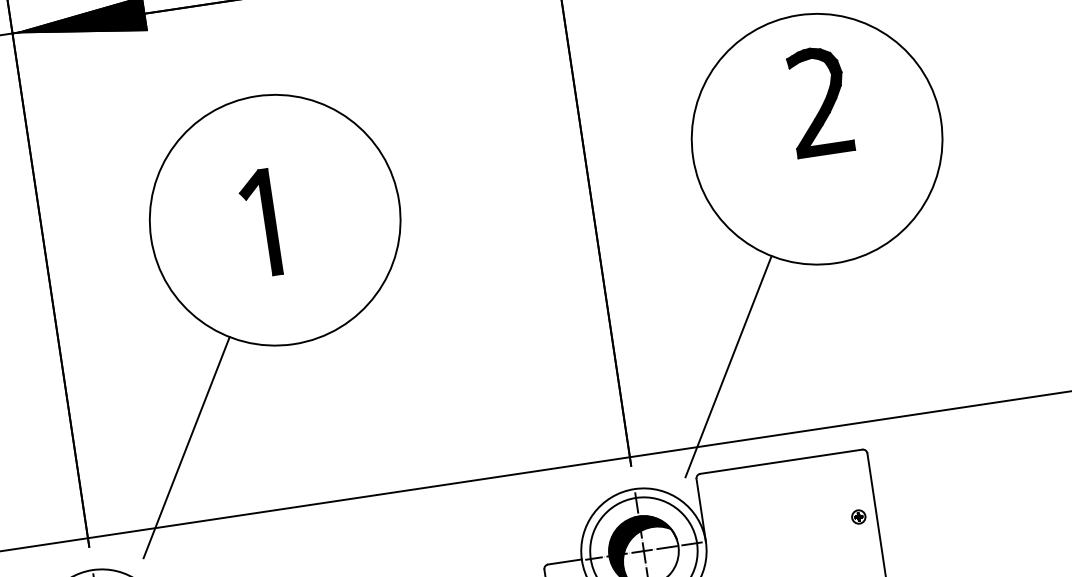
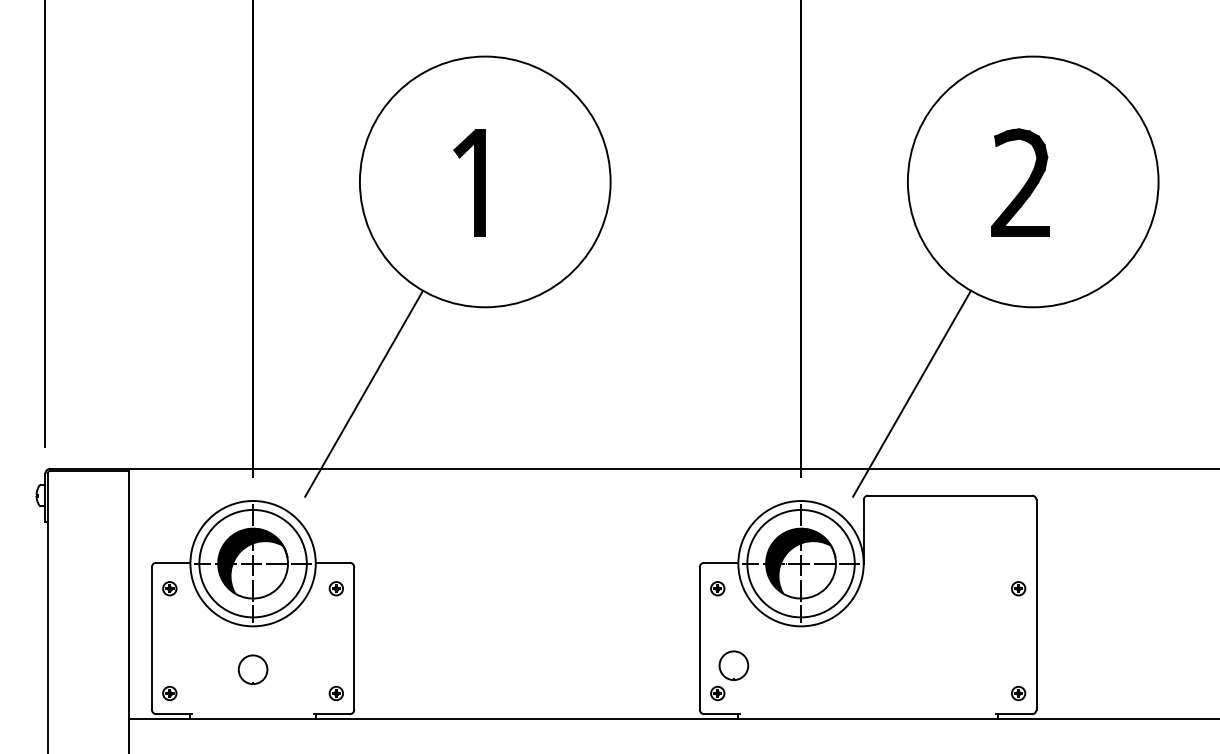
part: (818, 101) -> (1020, 182), moved
part: (858, 516) -> (1018, 588), moved

